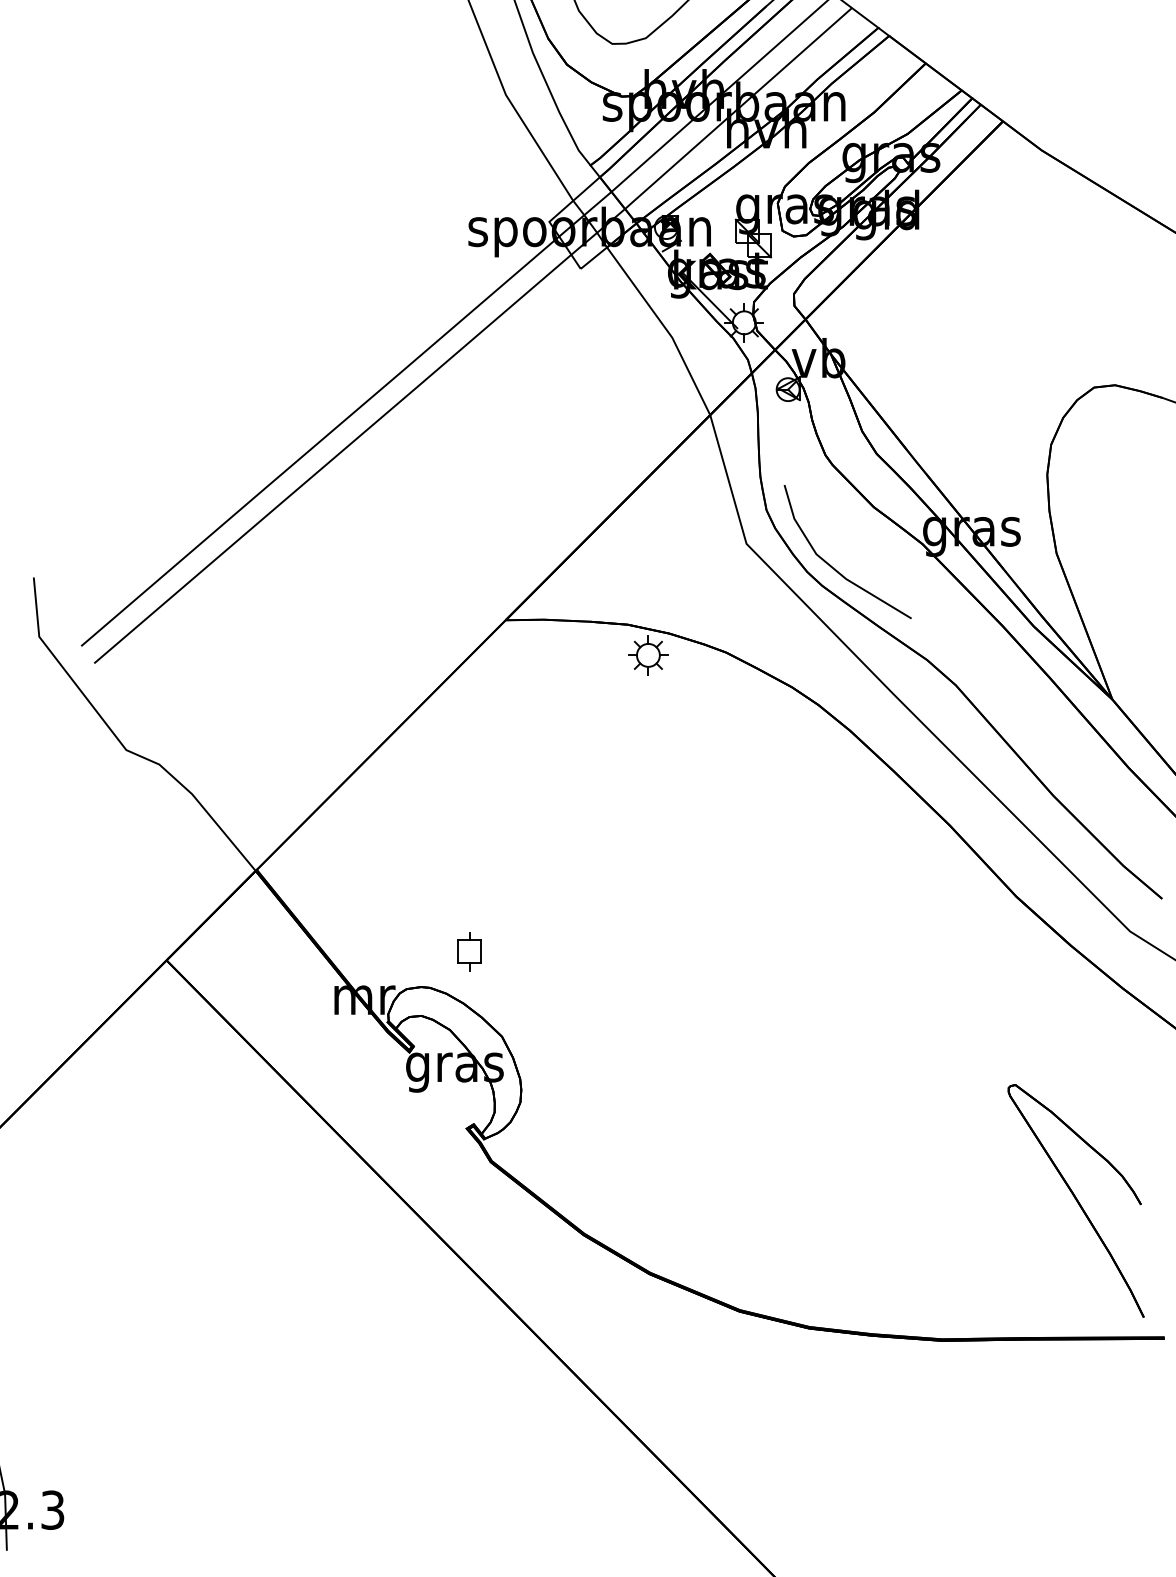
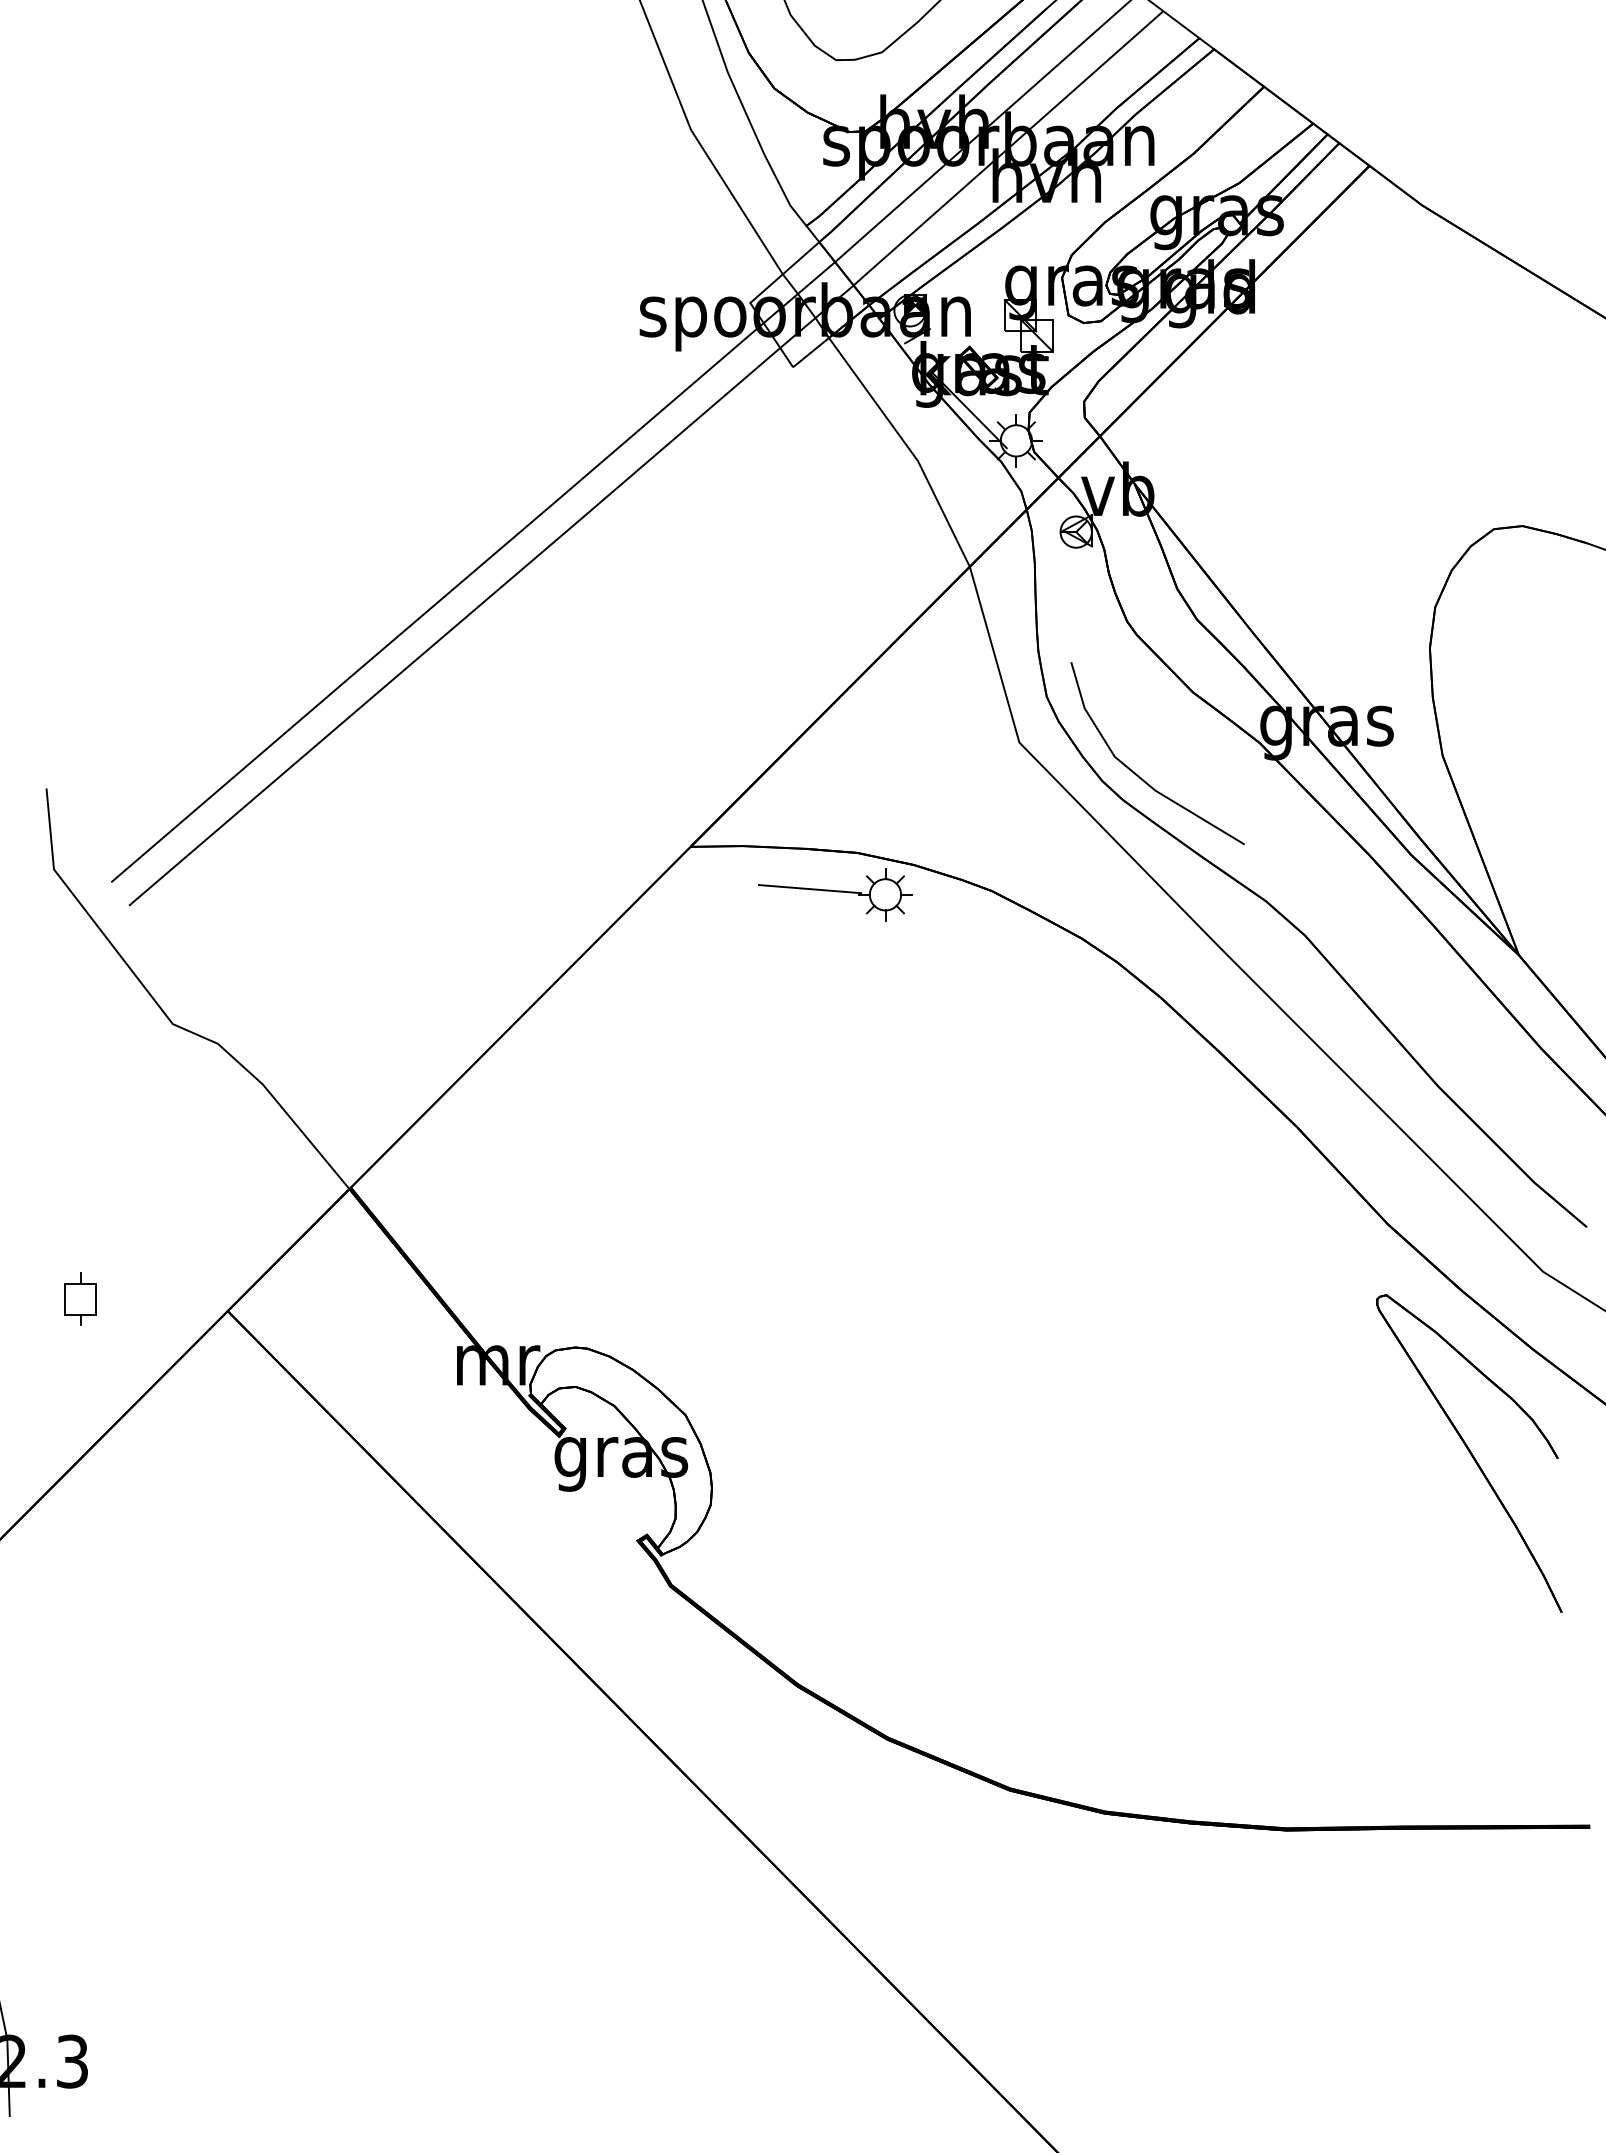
line: (592, 651) -> (809, 889), added
part: (469, 951) -> (80, 1298), moved
part: (1076, 1200) -> (1469, 1453), moved

